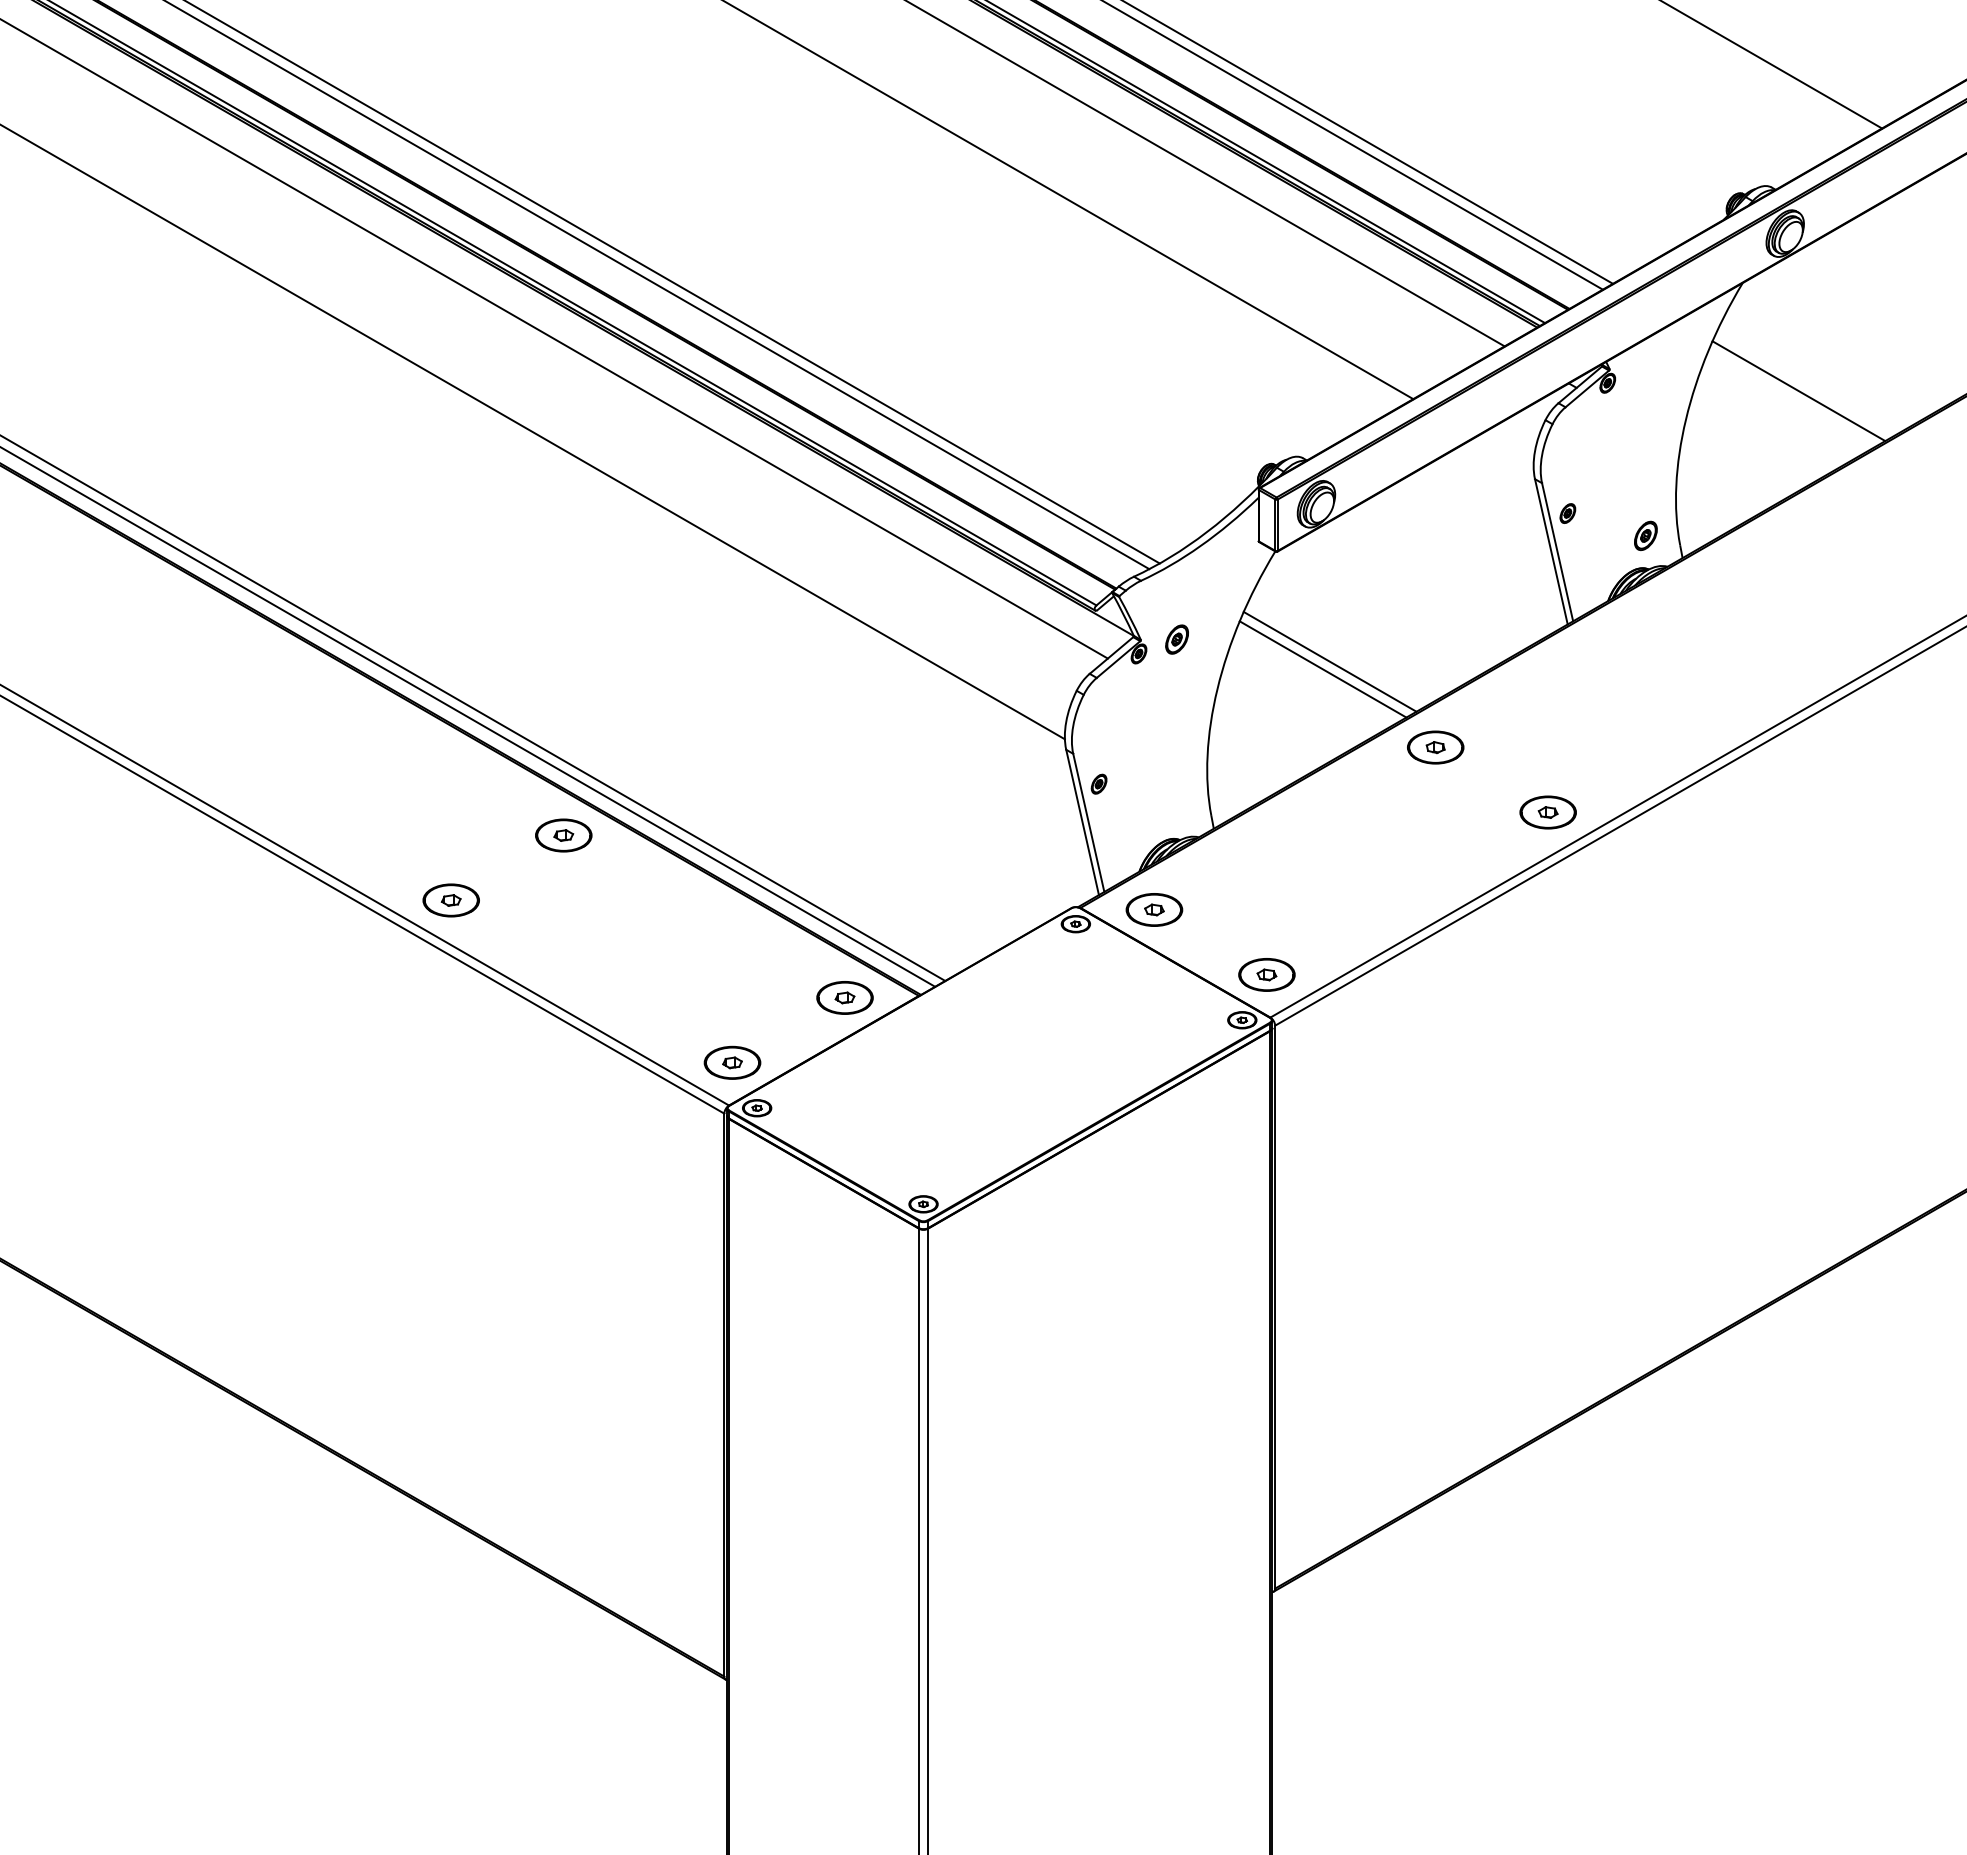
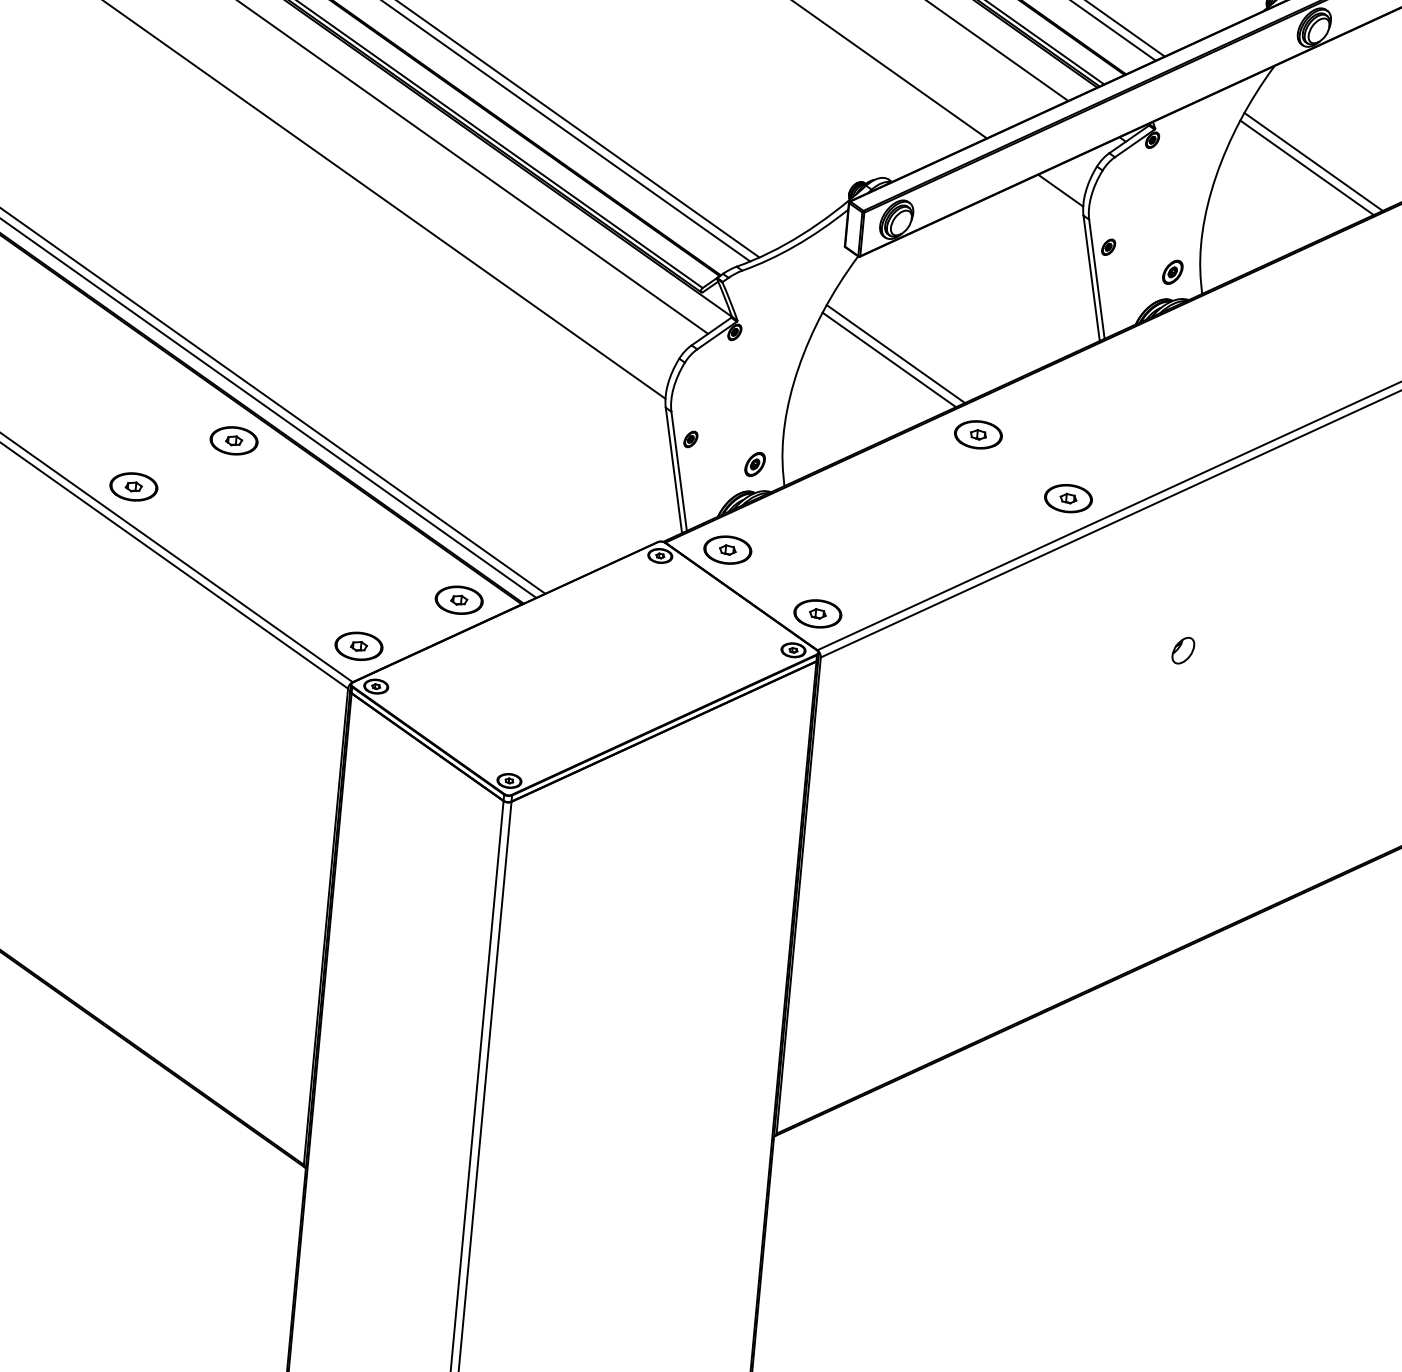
line: (1791, 398) -> (1306, 167), added
line: (1505, 452) -> (1060, 190), added
part: (1176, 639) -> (754, 464), moved
part: (1699, 977) -> (1183, 650), added

